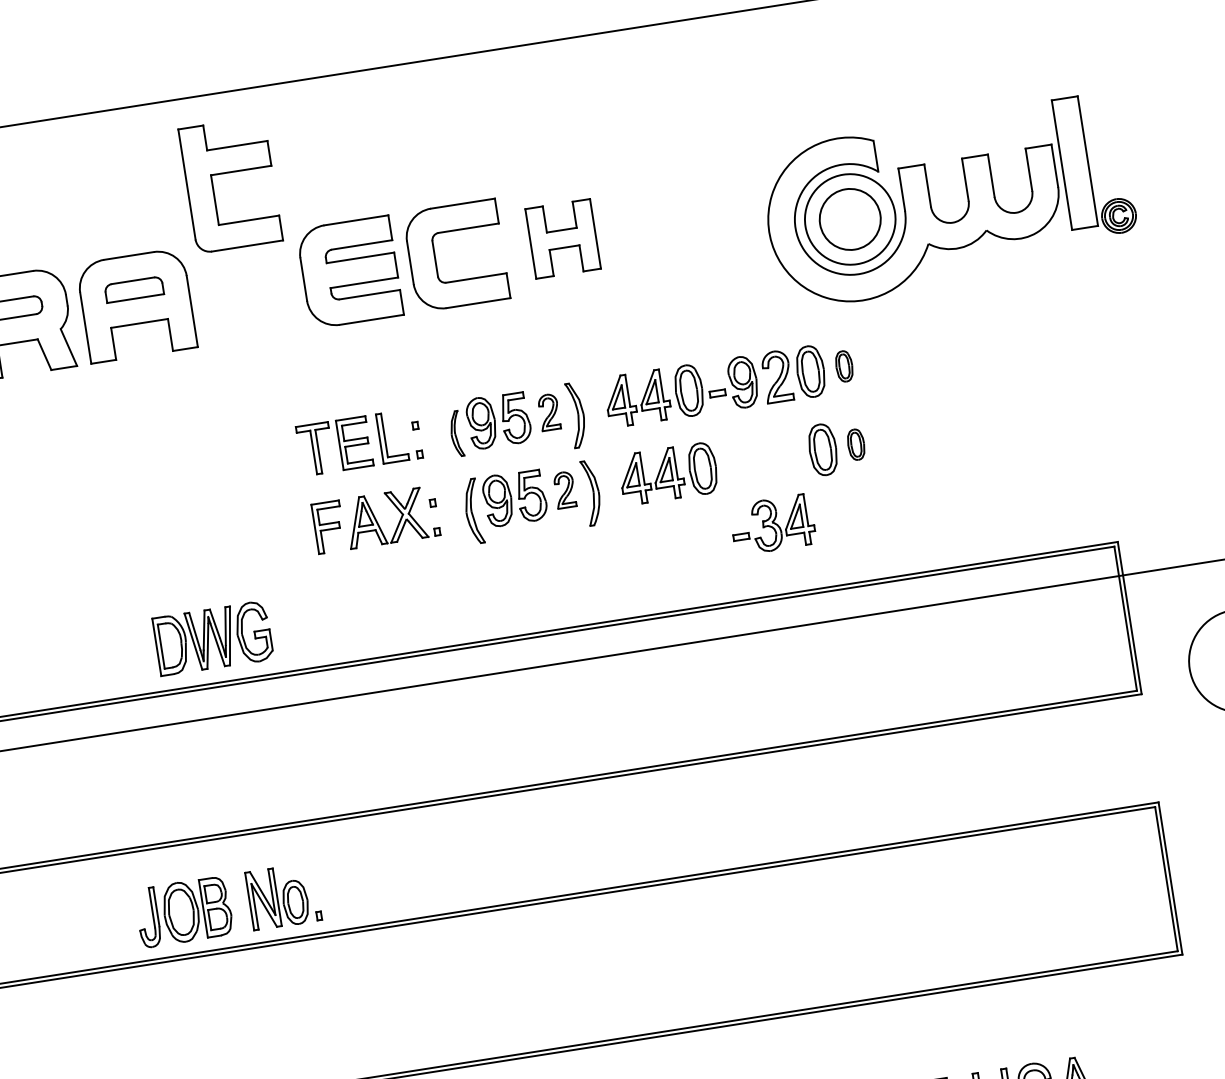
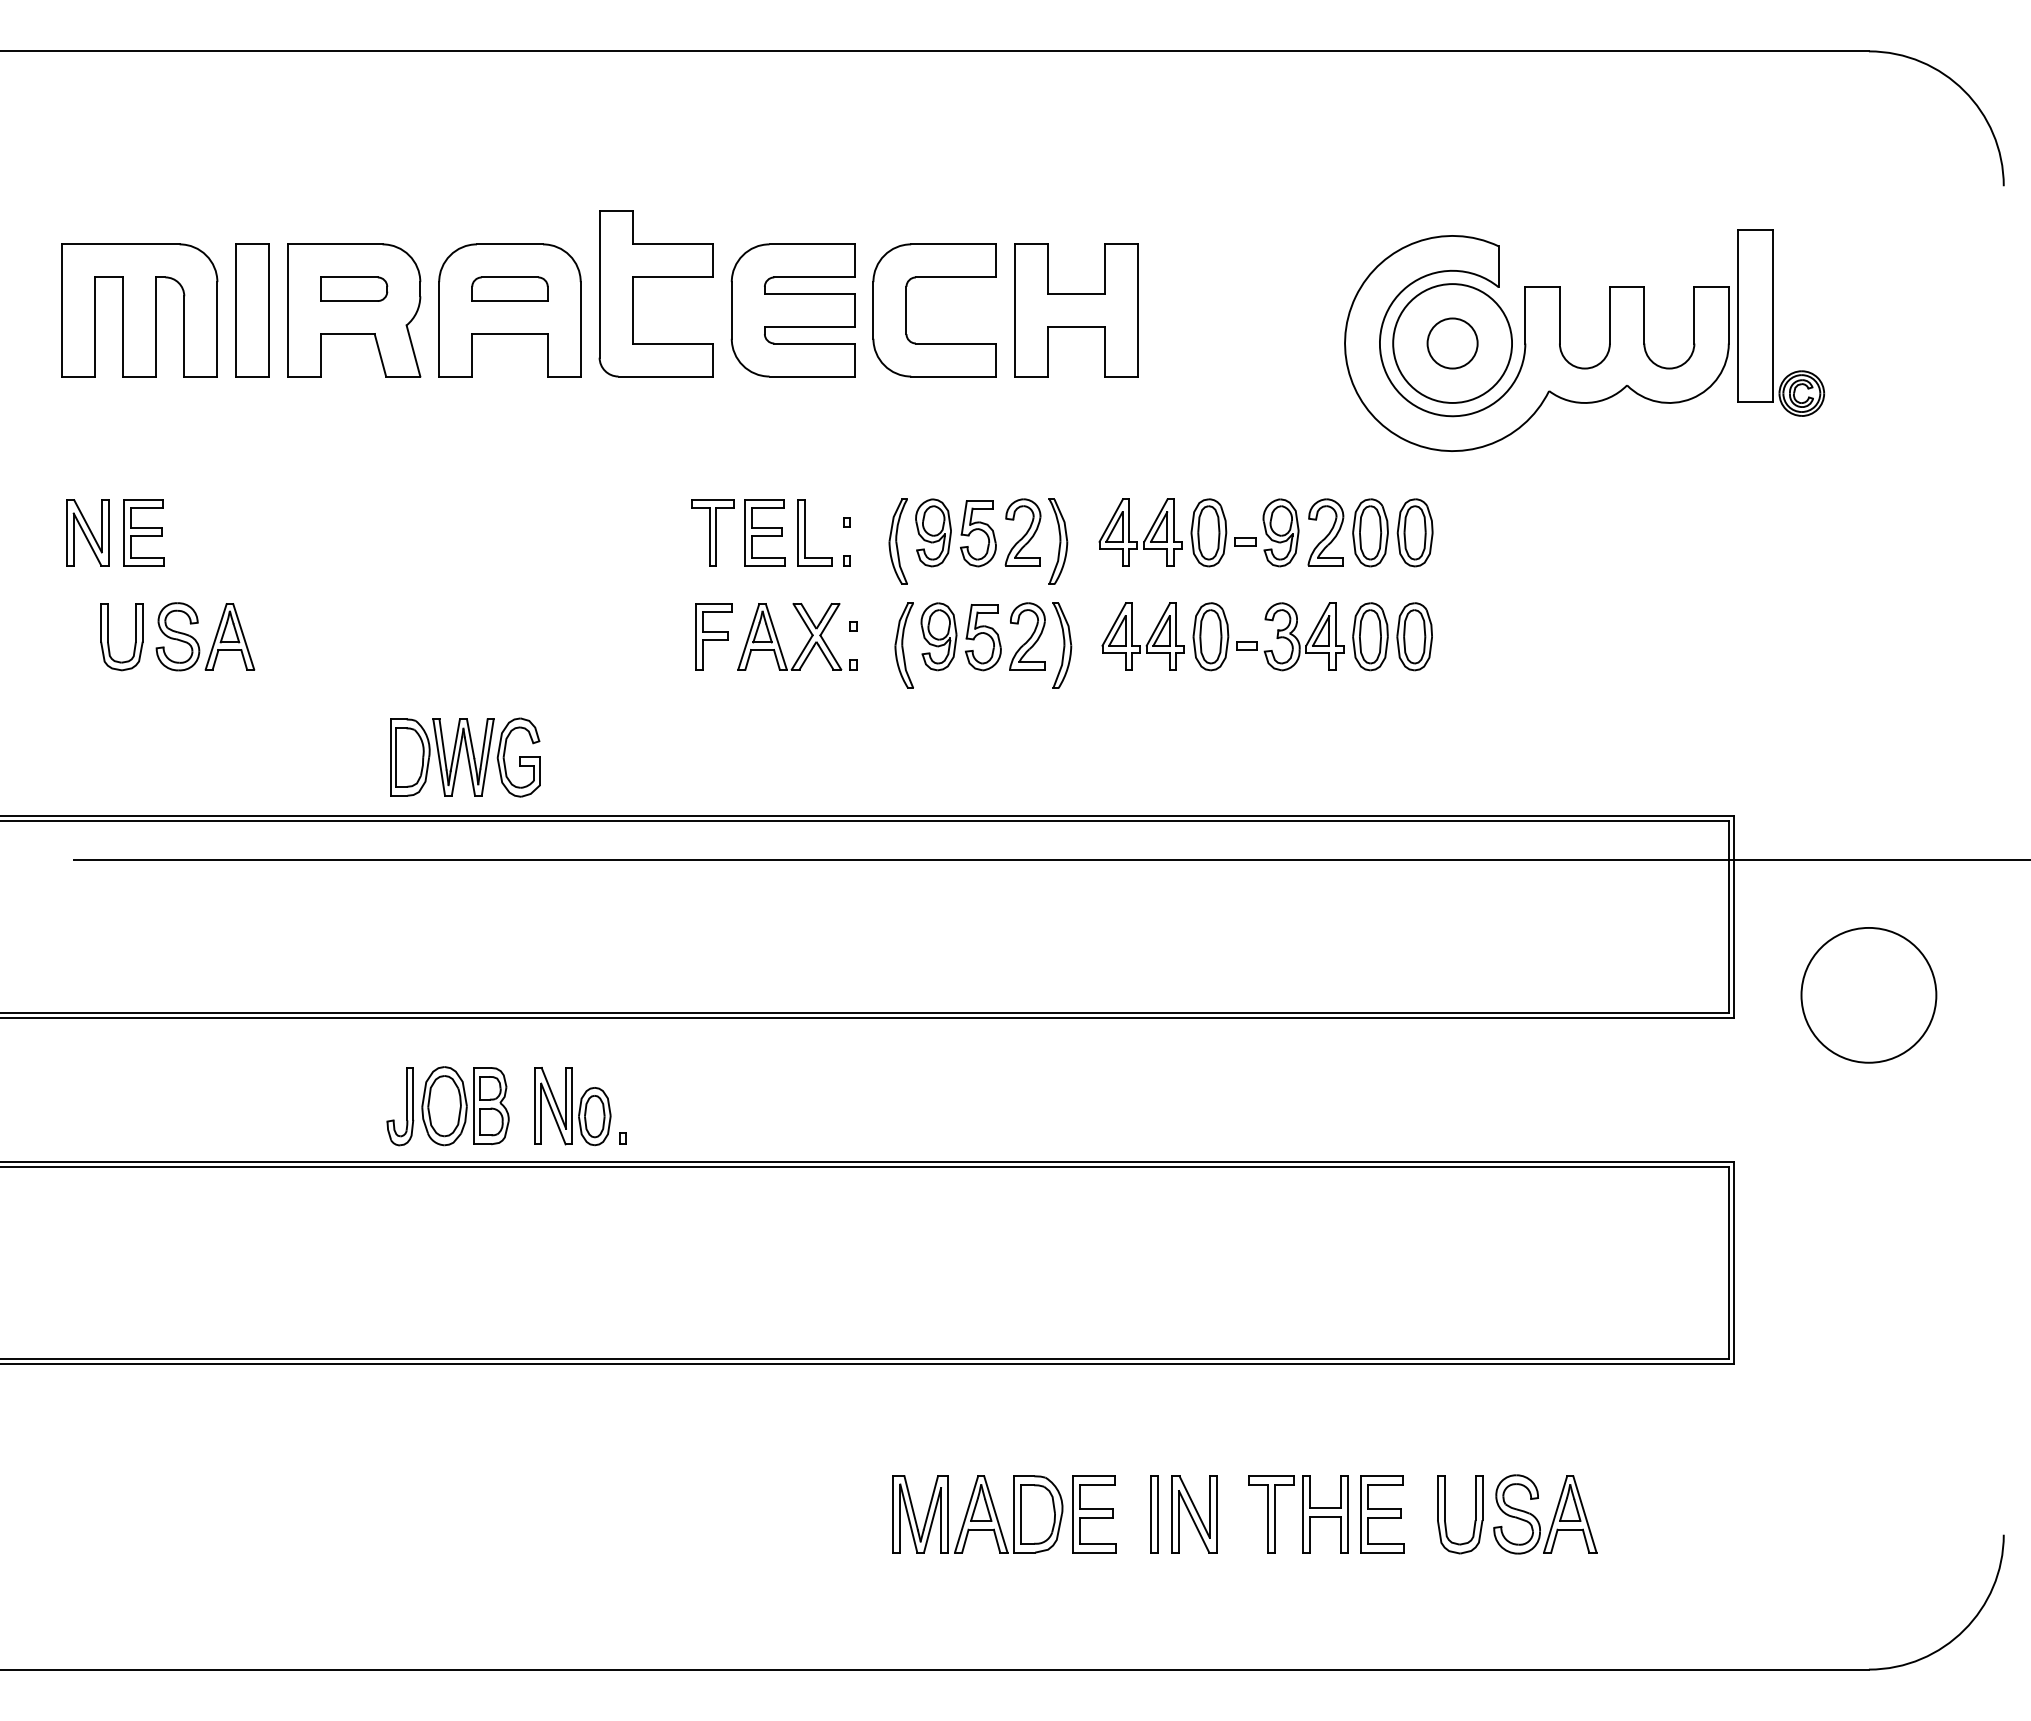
part: (228, 172) -> (655, 277), moved
circle: (850, 219) -> (1452, 343), size x0.62
part: (563, 238) -> (1076, 310), size x1.43
part: (843, 366) -> (1414, 532), size x1.67
part: (548, 412) -> (1022, 532), size x1.43
part: (455, 433) -> (897, 541), size x1.43
part: (856, 444) -> (1414, 636), size x1.67
part: (564, 490) -> (1027, 636), size x1.43
part: (773, 524) -> (1290, 636), moved
part: (213, 638) -> (465, 757), moved

